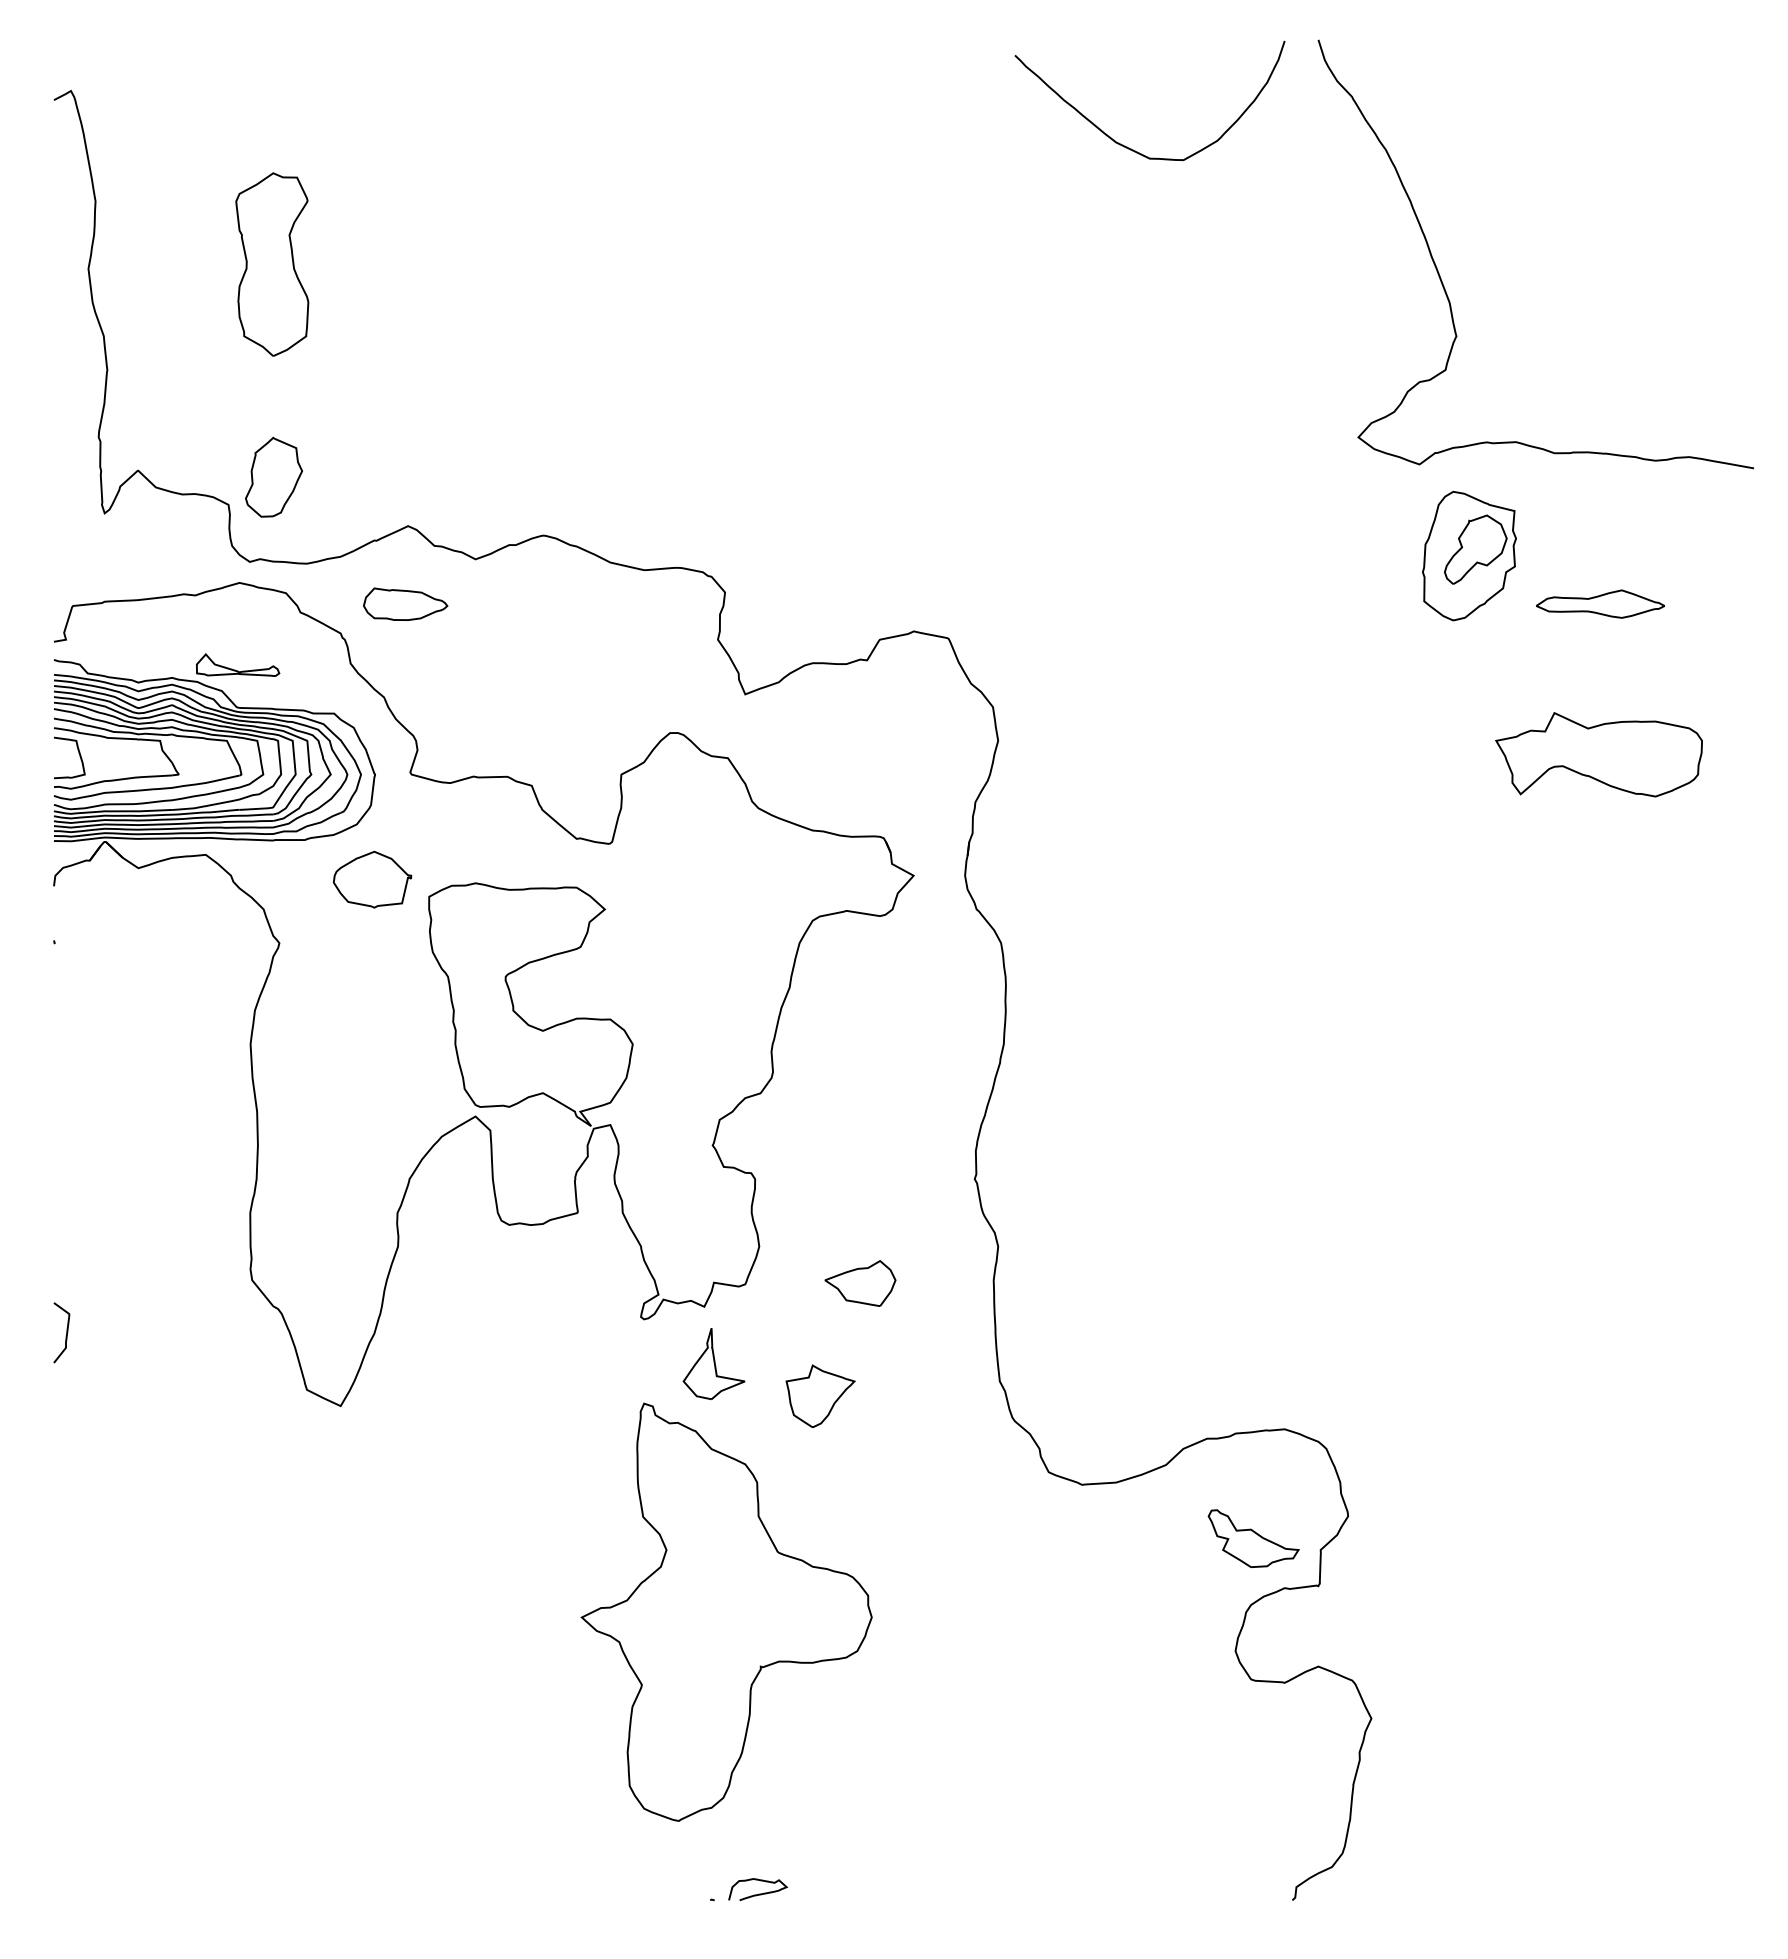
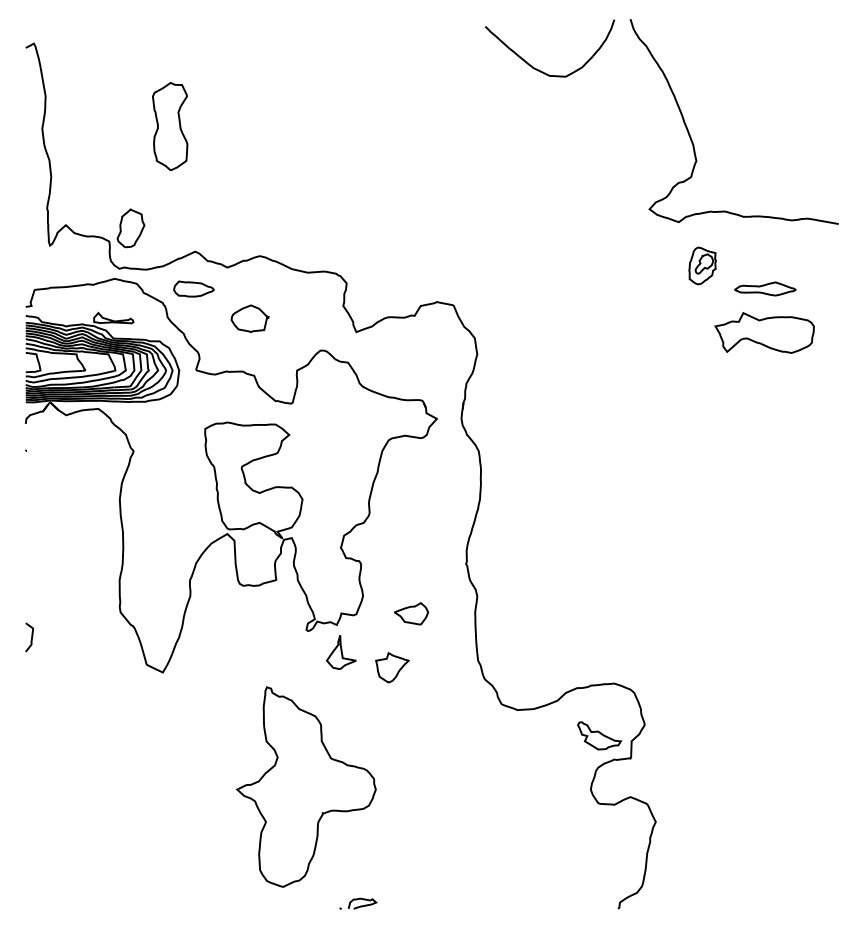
part: (272, 264) -> (170, 126), moved
part: (1469, 555) -> (702, 265), size x0.6
part: (1598, 753) -> (764, 332), moved
part: (371, 879) -> (249, 318), moved
part: (724, 1611) -> (305, 786), moved

